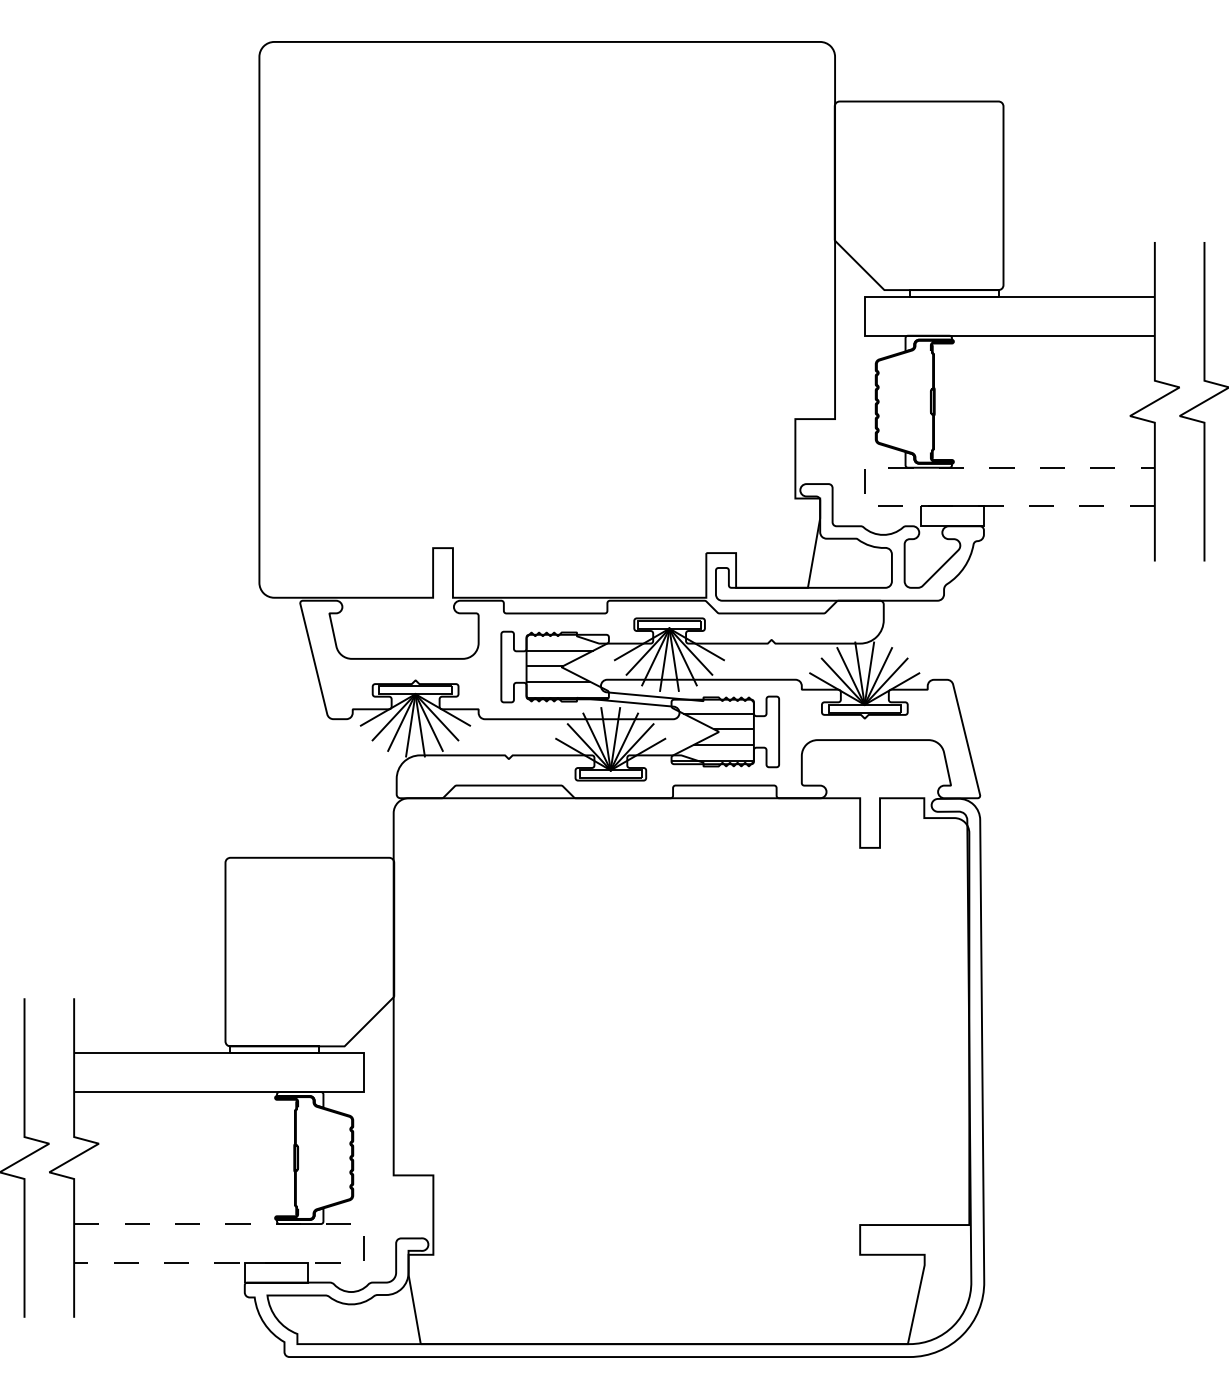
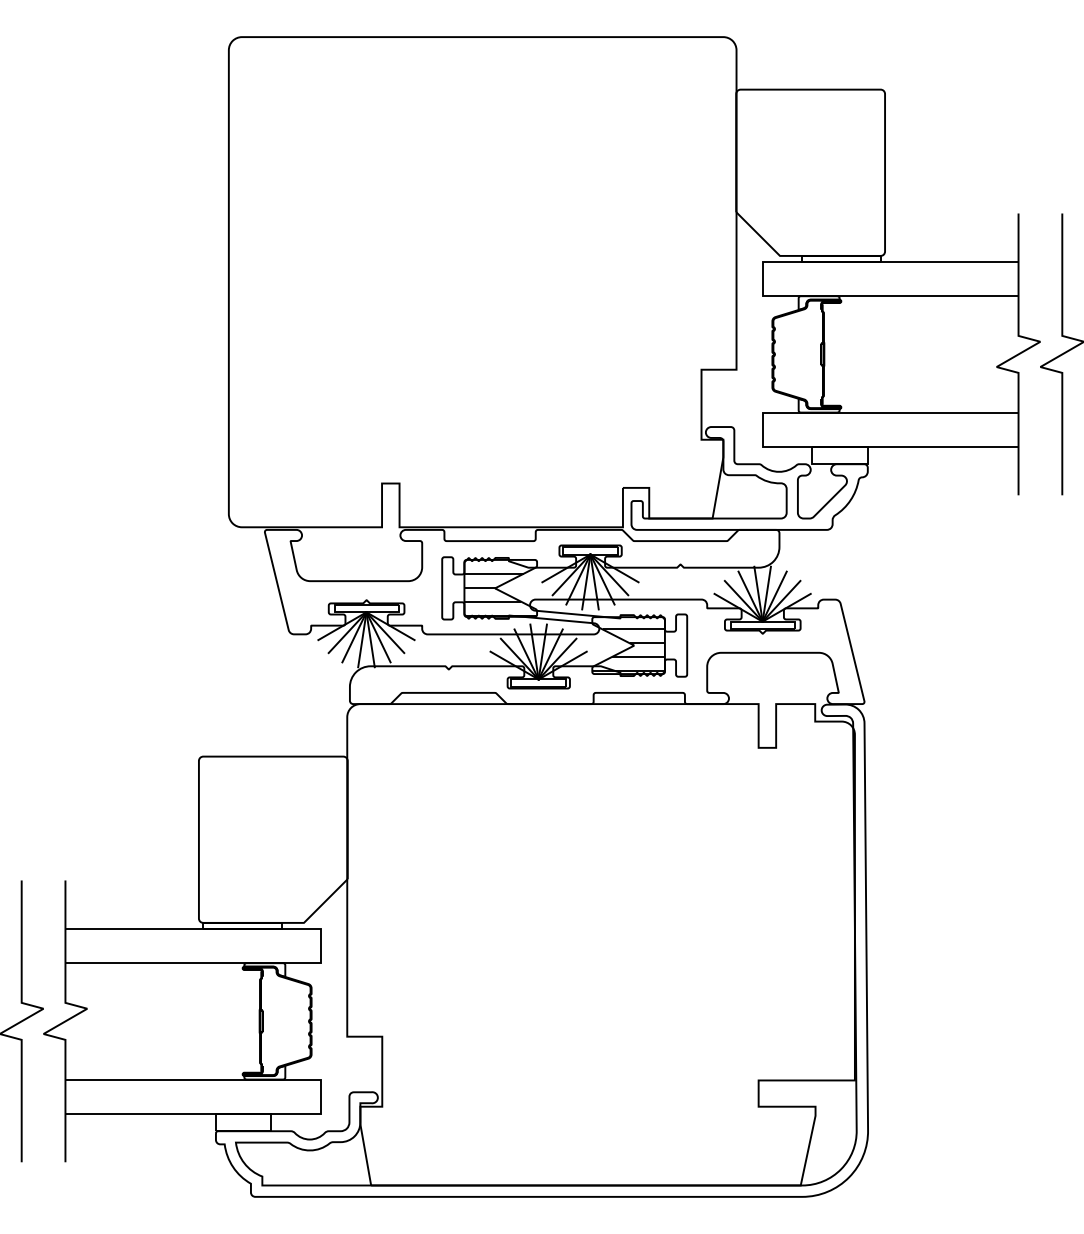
line: (864, 486) -> (762, 429), dashed -> solid
line: (364, 1243) -> (321, 1096), dashed -> solid

